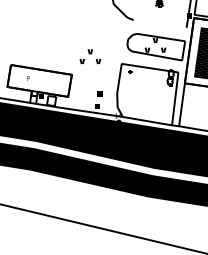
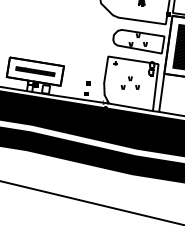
line: (160, 23) -> (142, 20), added
part: (89, 55) -> (129, 82), moved
hatch: (39, 80) -> (35, 71), added

